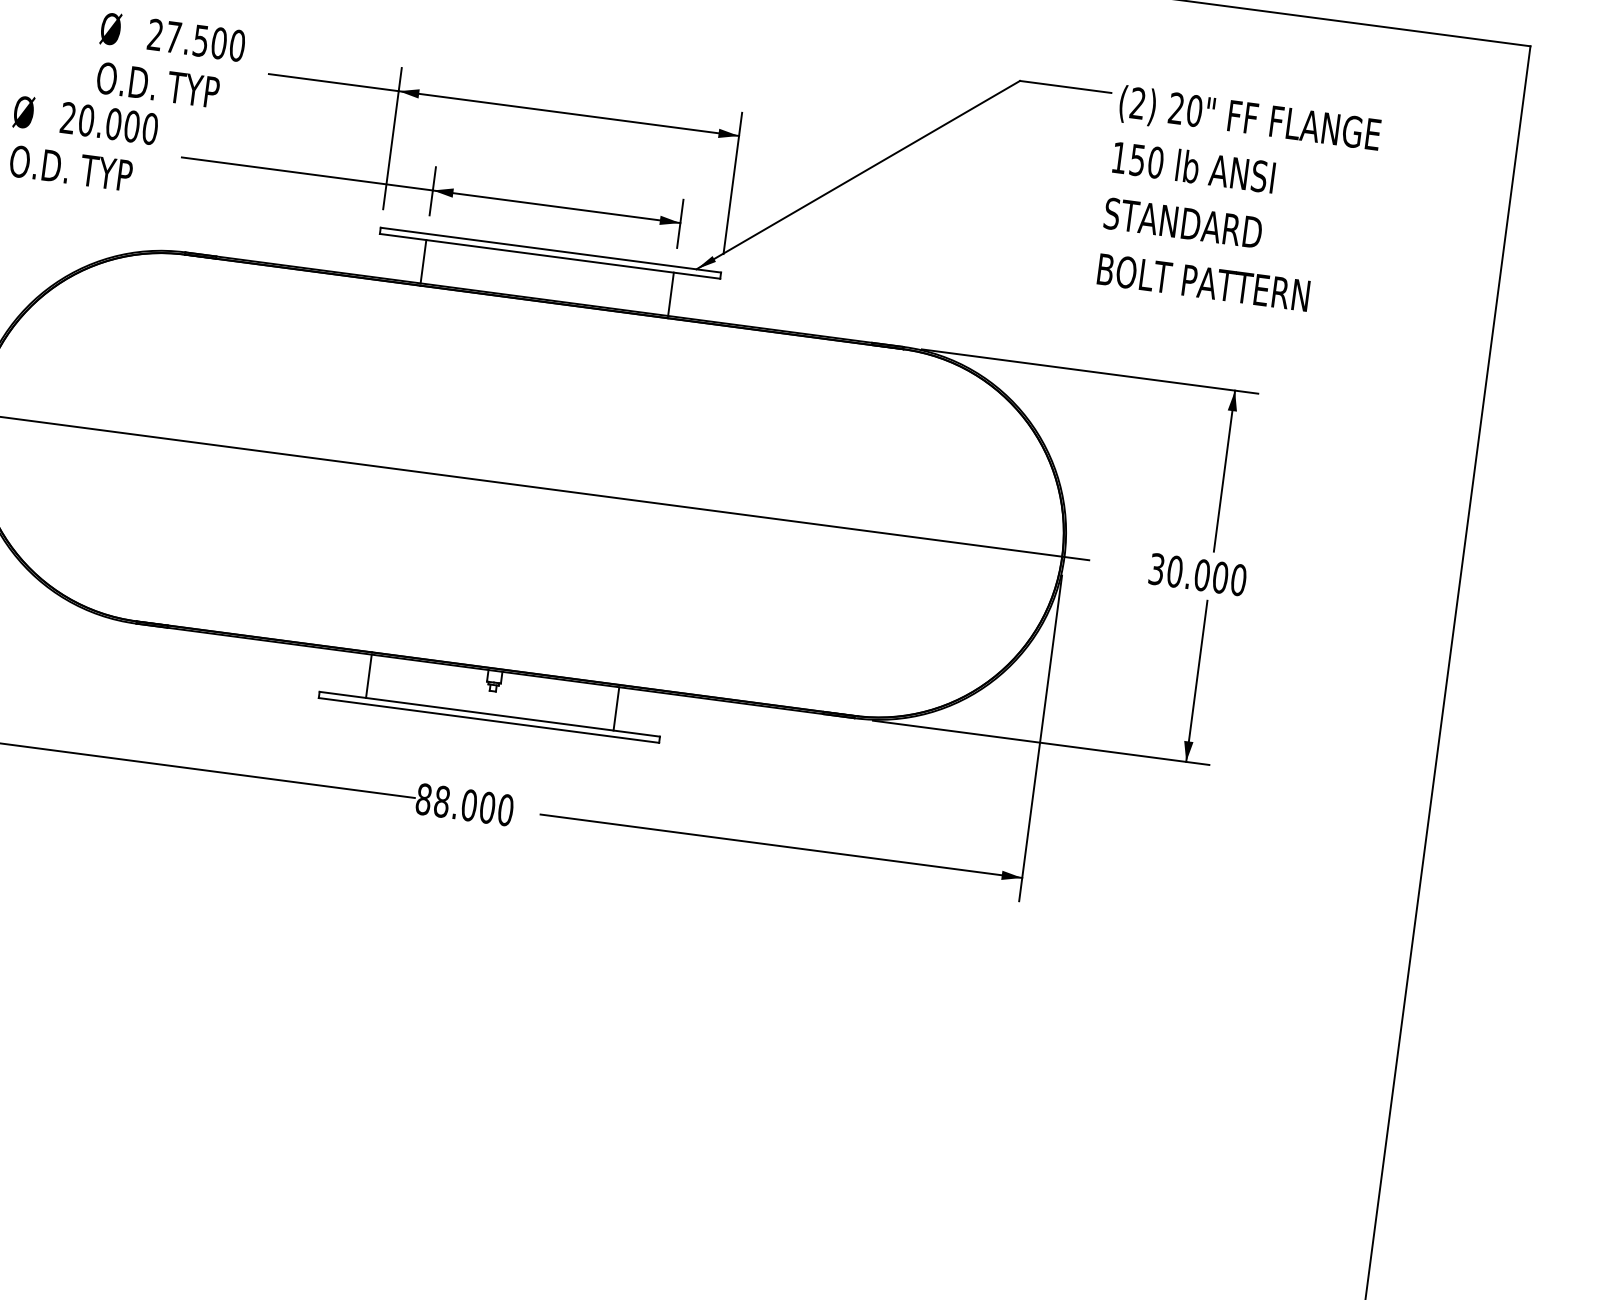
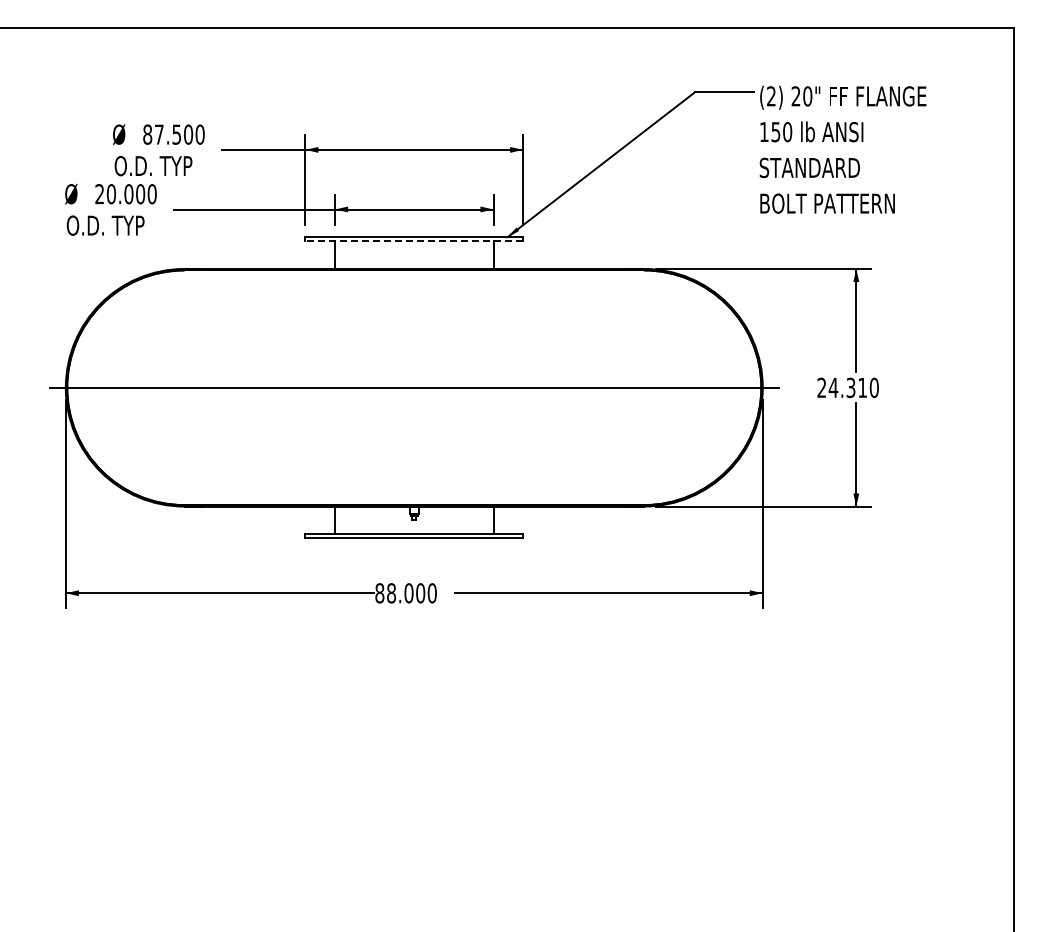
text: (155, 34) -> (147, 134), 27.500 -> 87.500
line: (550, 256) -> (414, 241), solid -> dashed
text: (1189, 572) -> (842, 387), 30.000 -> 24.310

